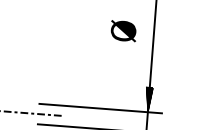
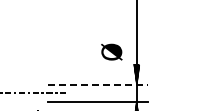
text: (123, 30) -> (111, 51), moved
line: (101, 109) -> (98, 85), solid -> dashed

